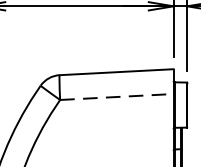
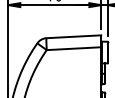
line: (117, 96) -> (74, 48), dashed -> solid

